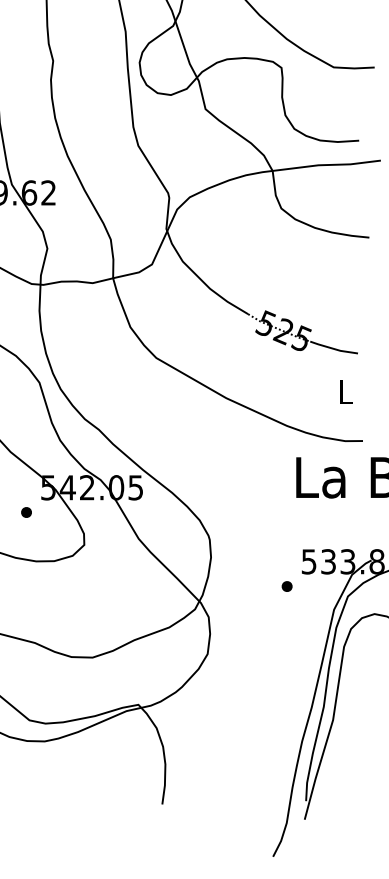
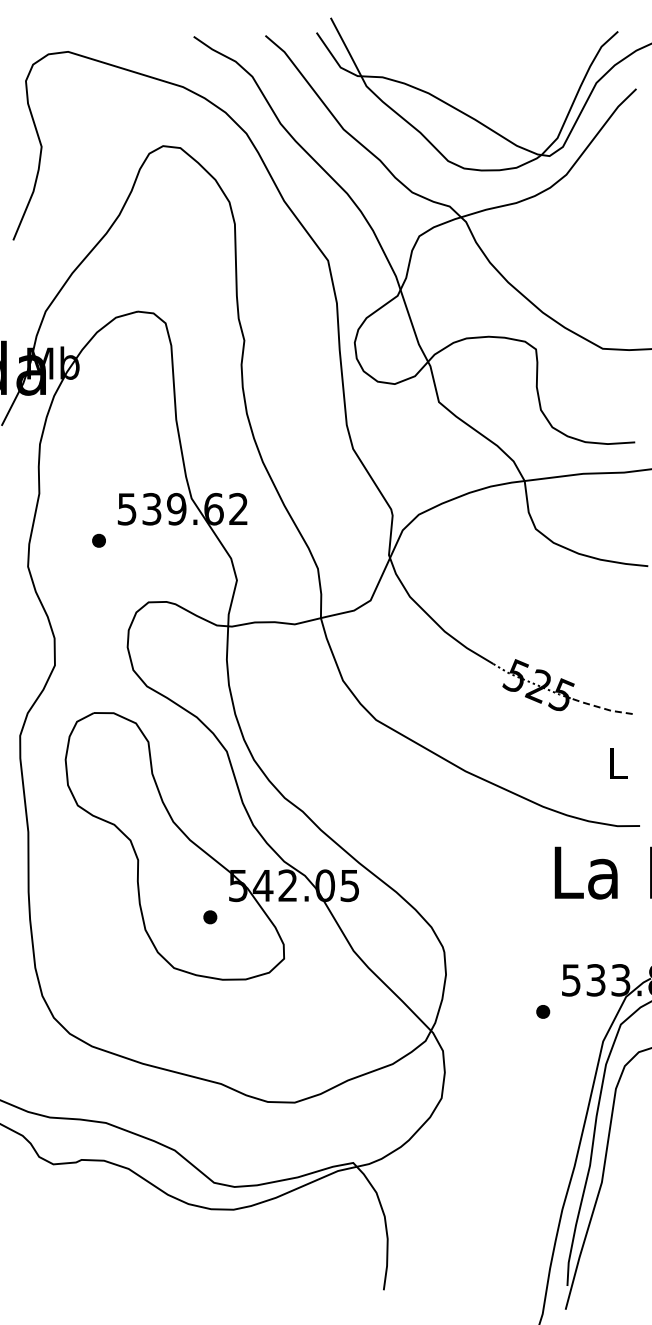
line: (333, 349) -> (602, 708), solid -> dashed

